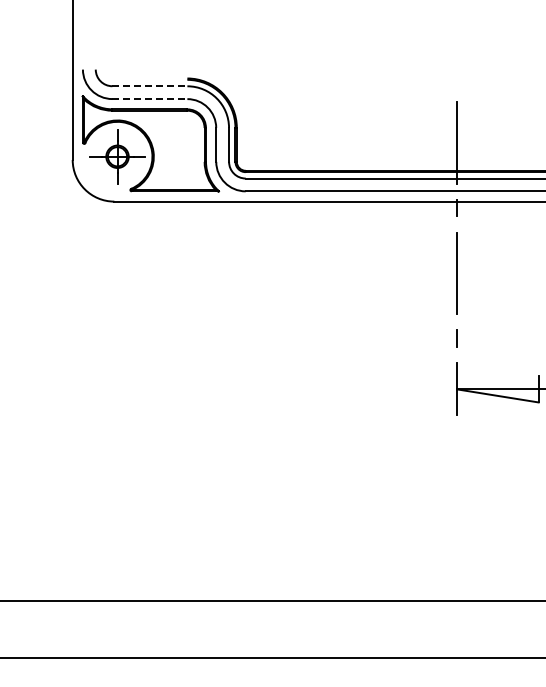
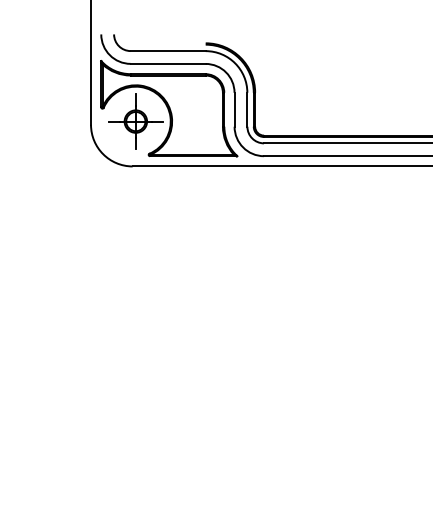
line: (150, 86) -> (168, 51), dashed -> solid
line: (150, 99) -> (168, 64), dashed -> solid

